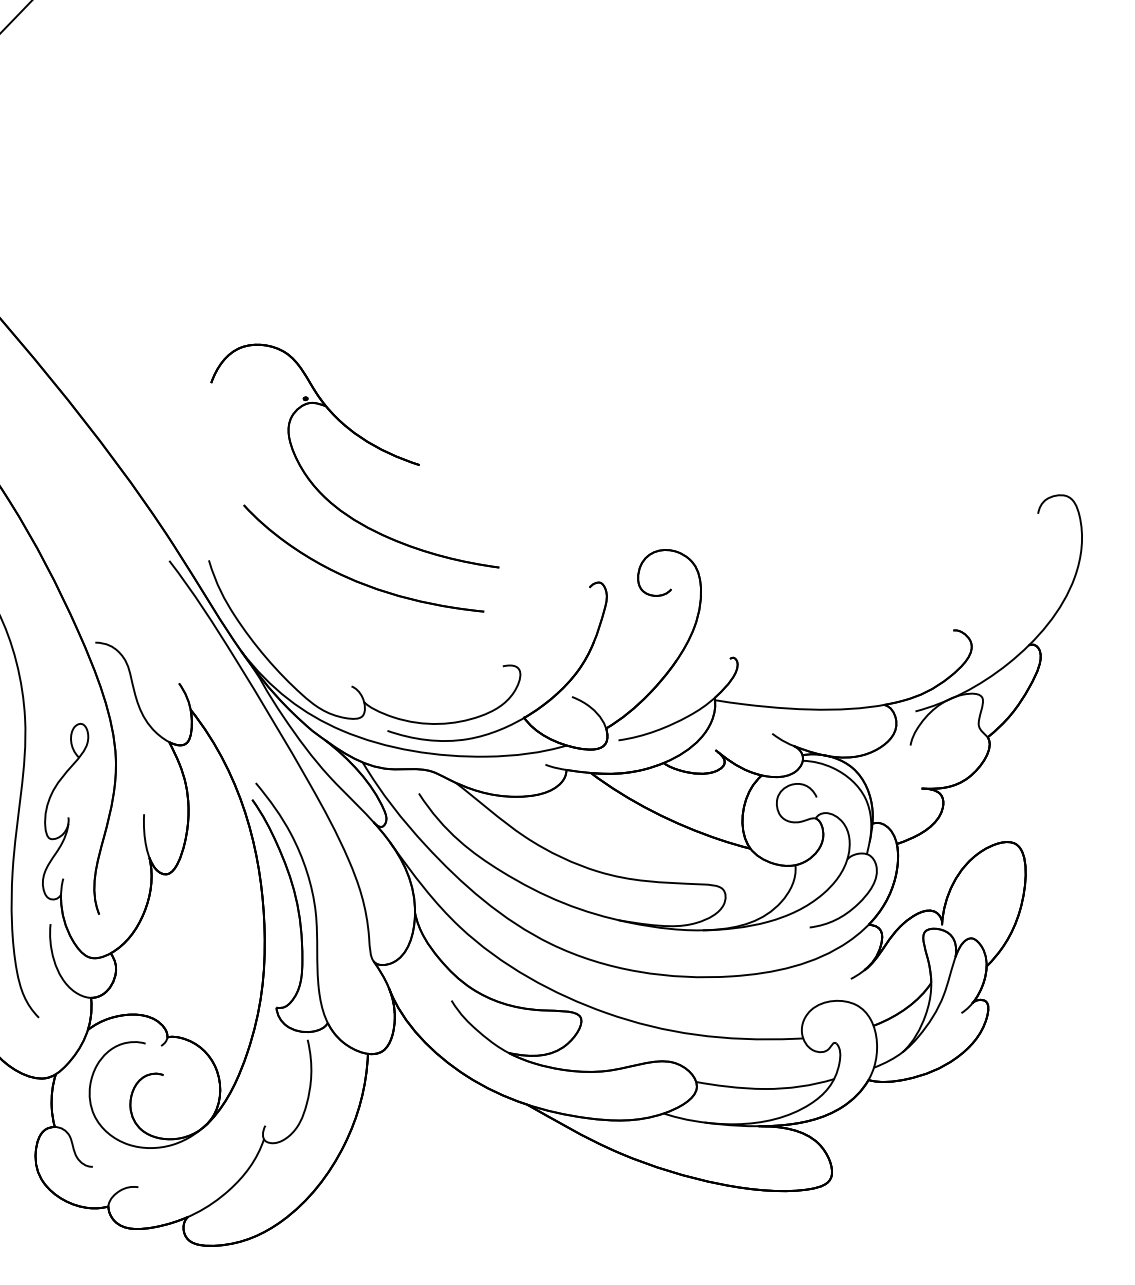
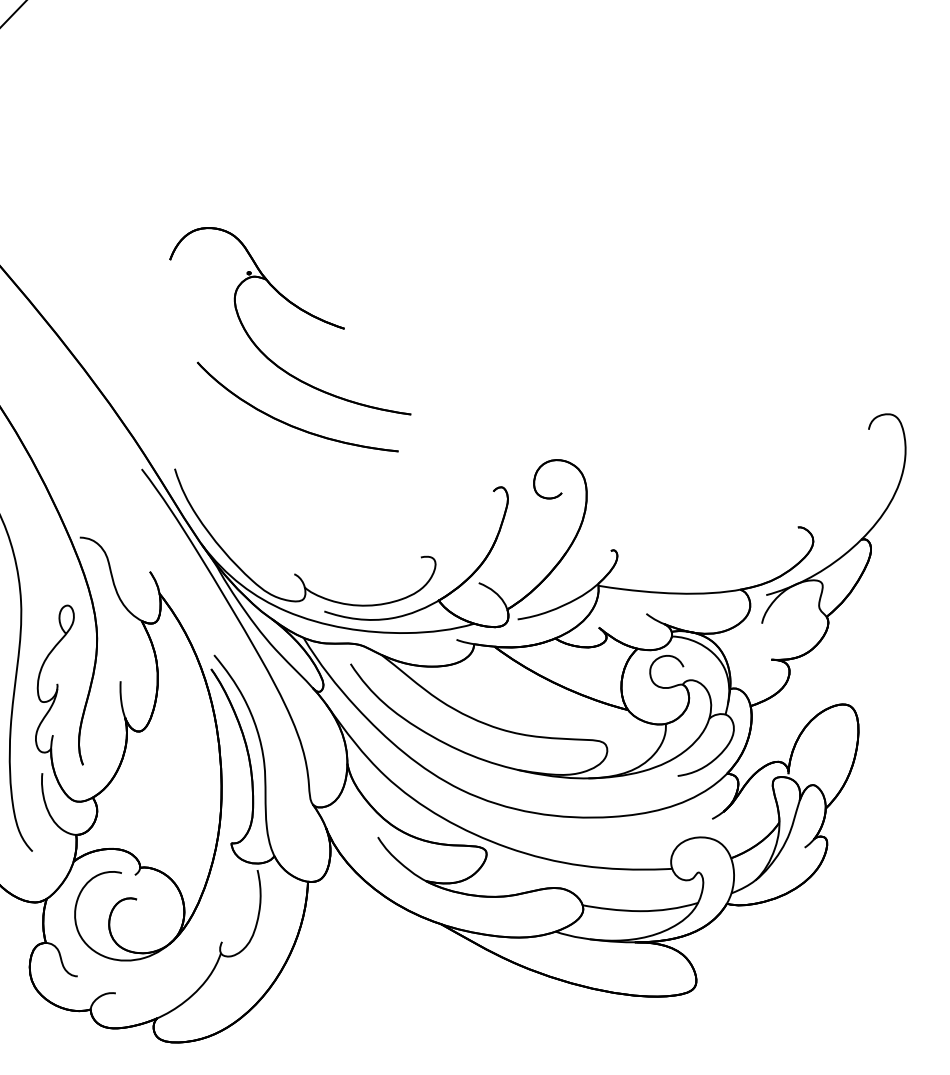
part: (331, 501) -> (270, 359), moved

